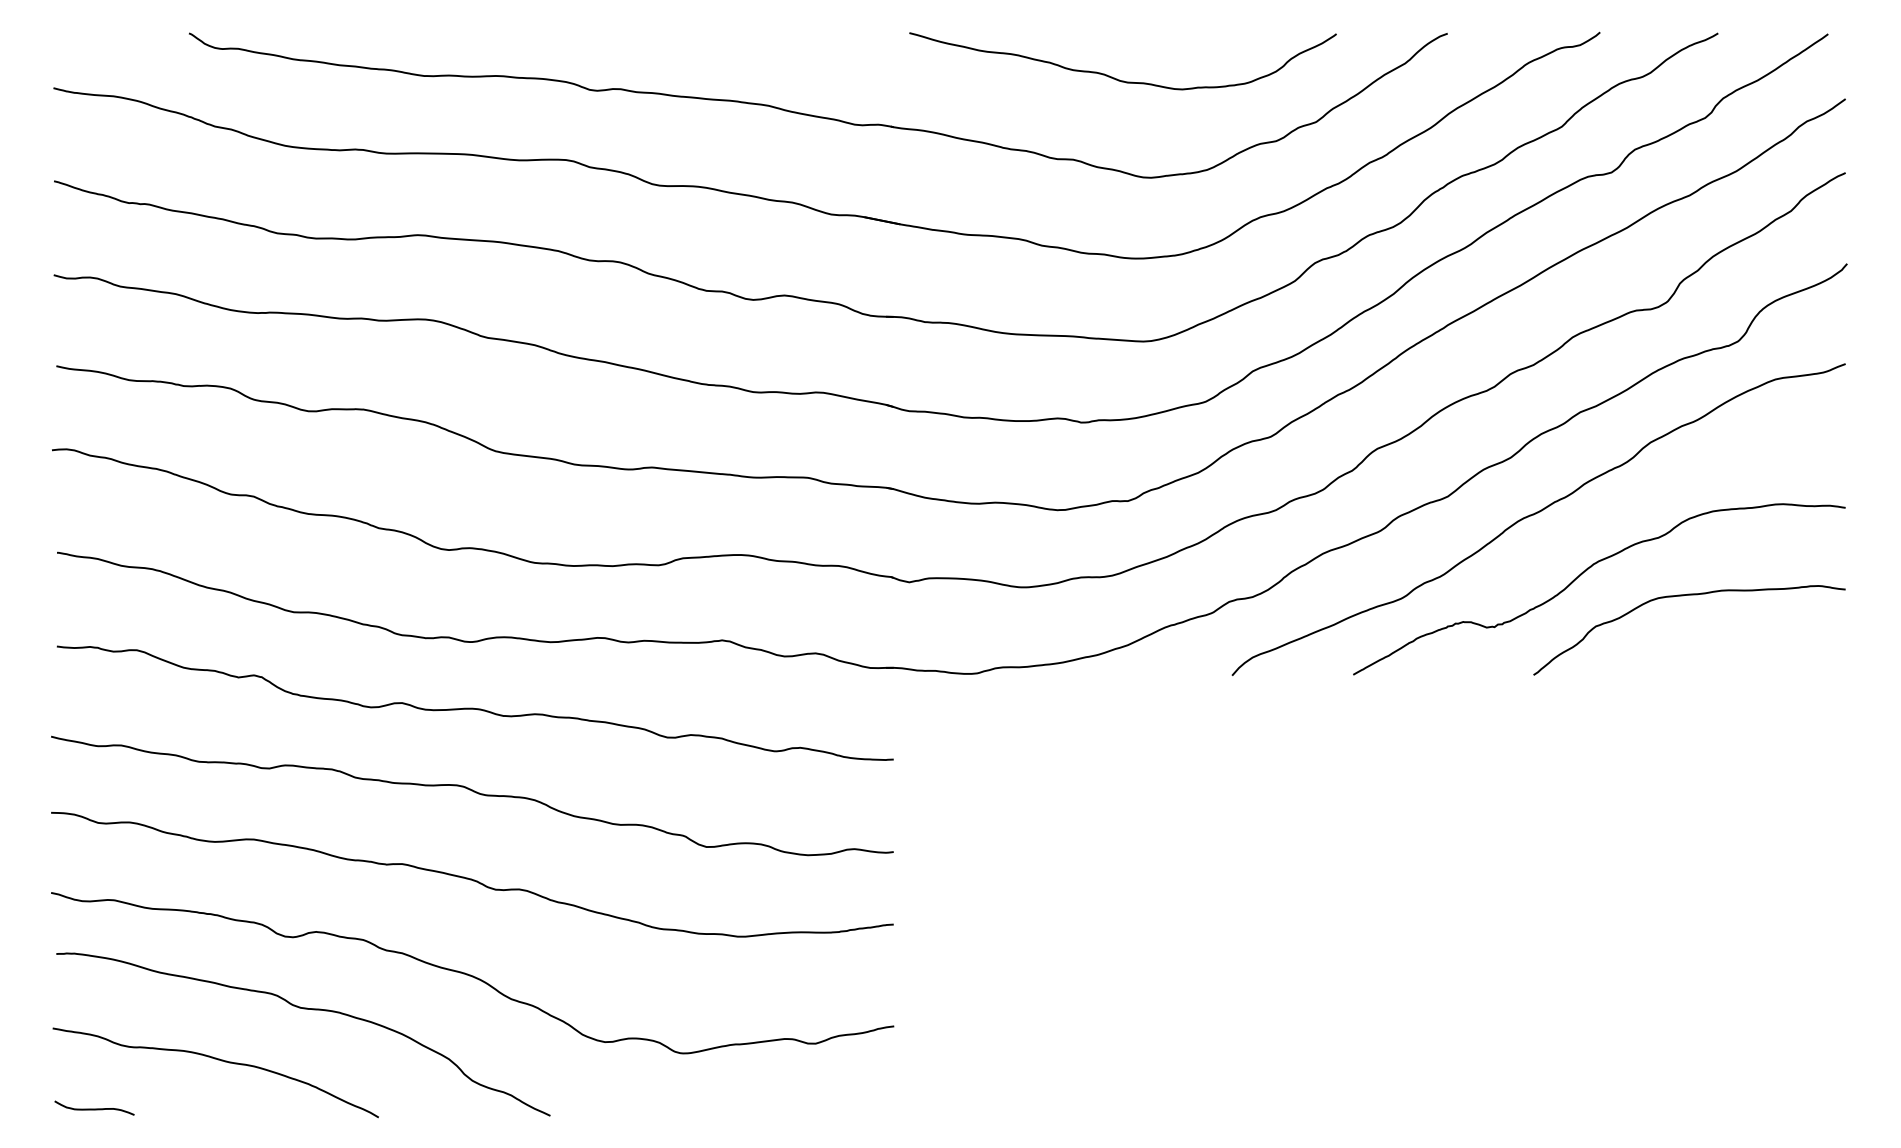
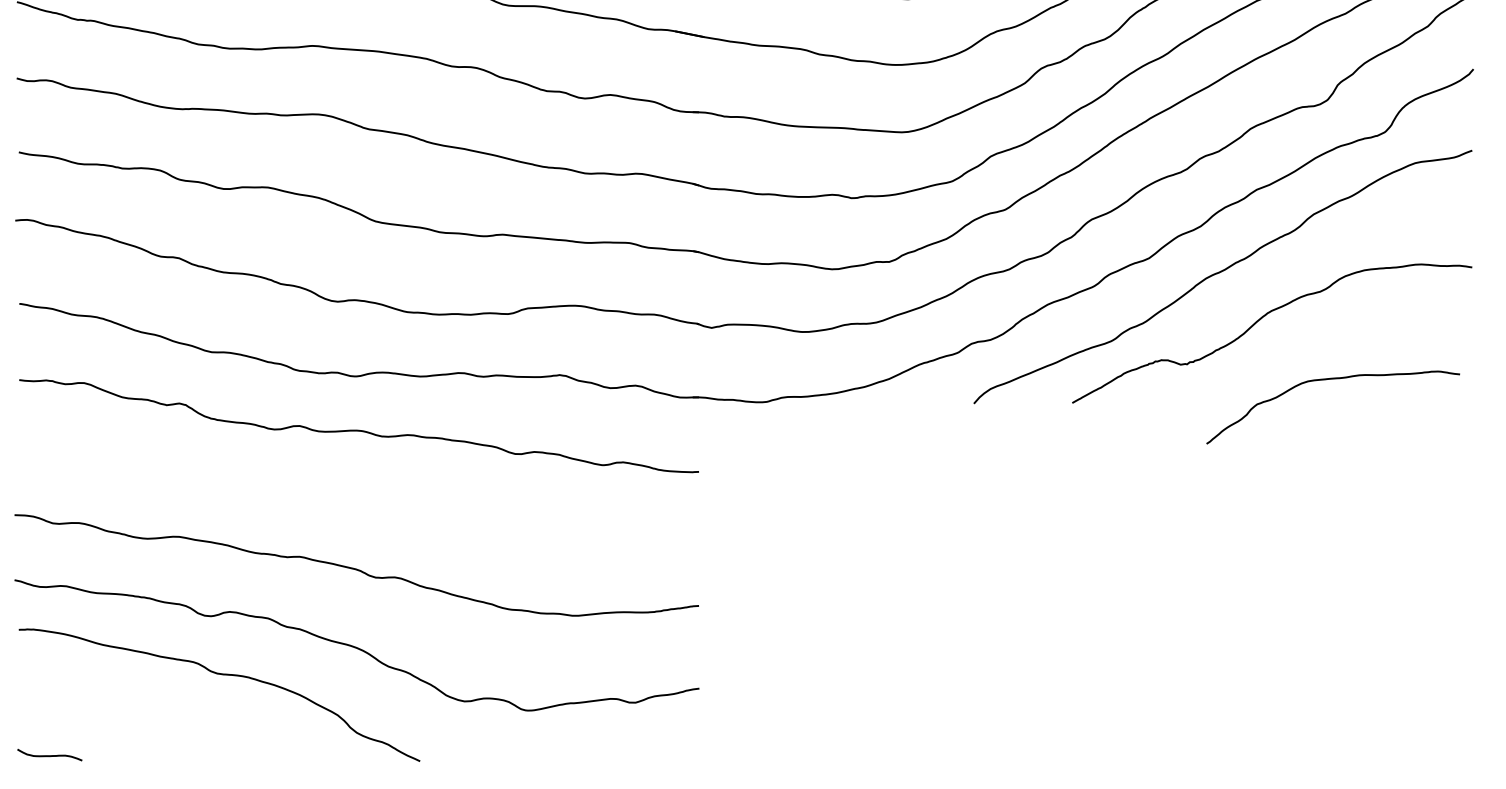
curve: (1683, 596) -> (1328, 380), moved
curve: (473, 792) -> (357, 498), removed
curve: (218, 1060) -> (150, 716), removed

